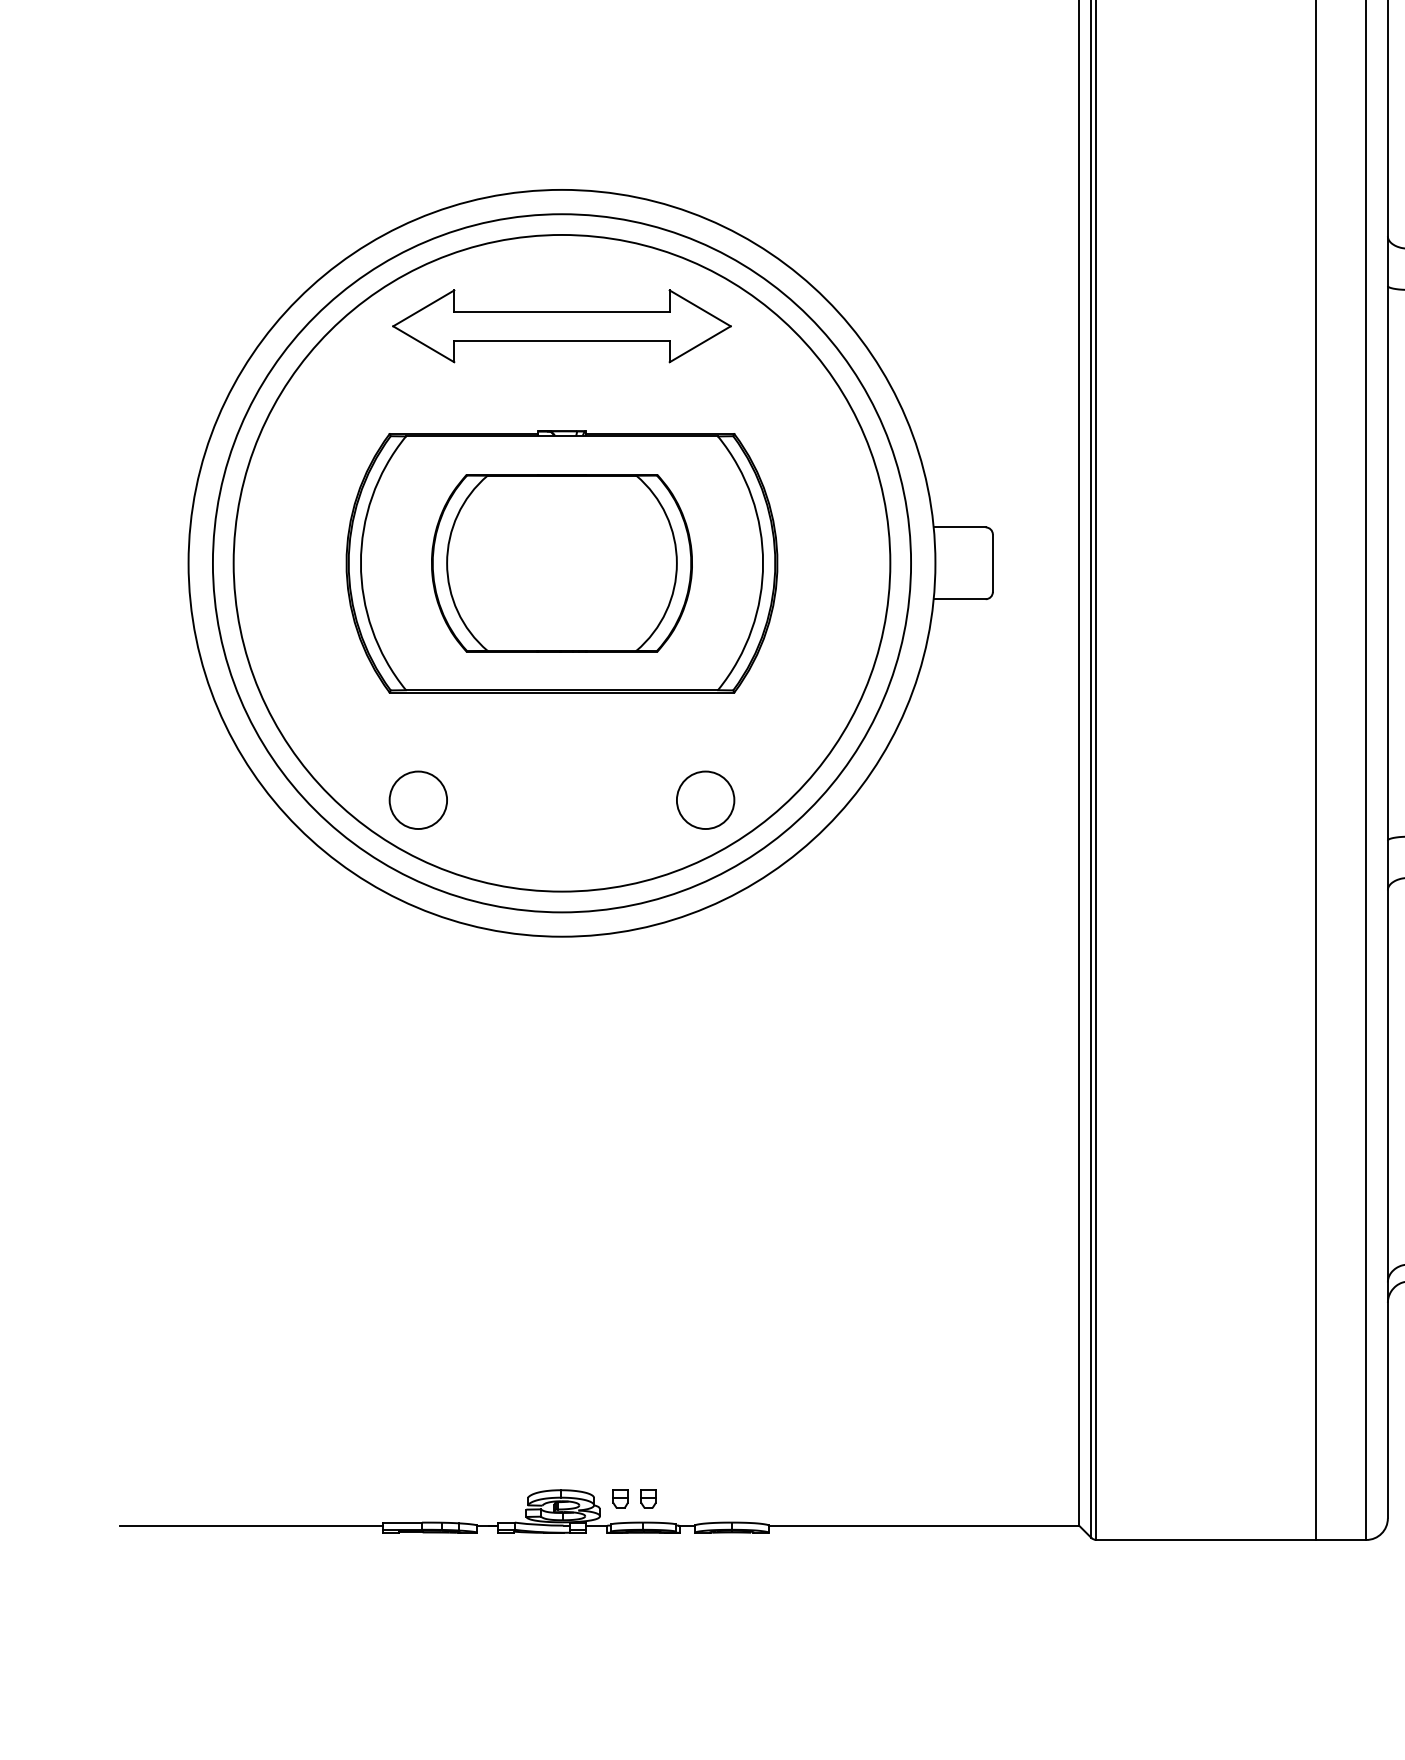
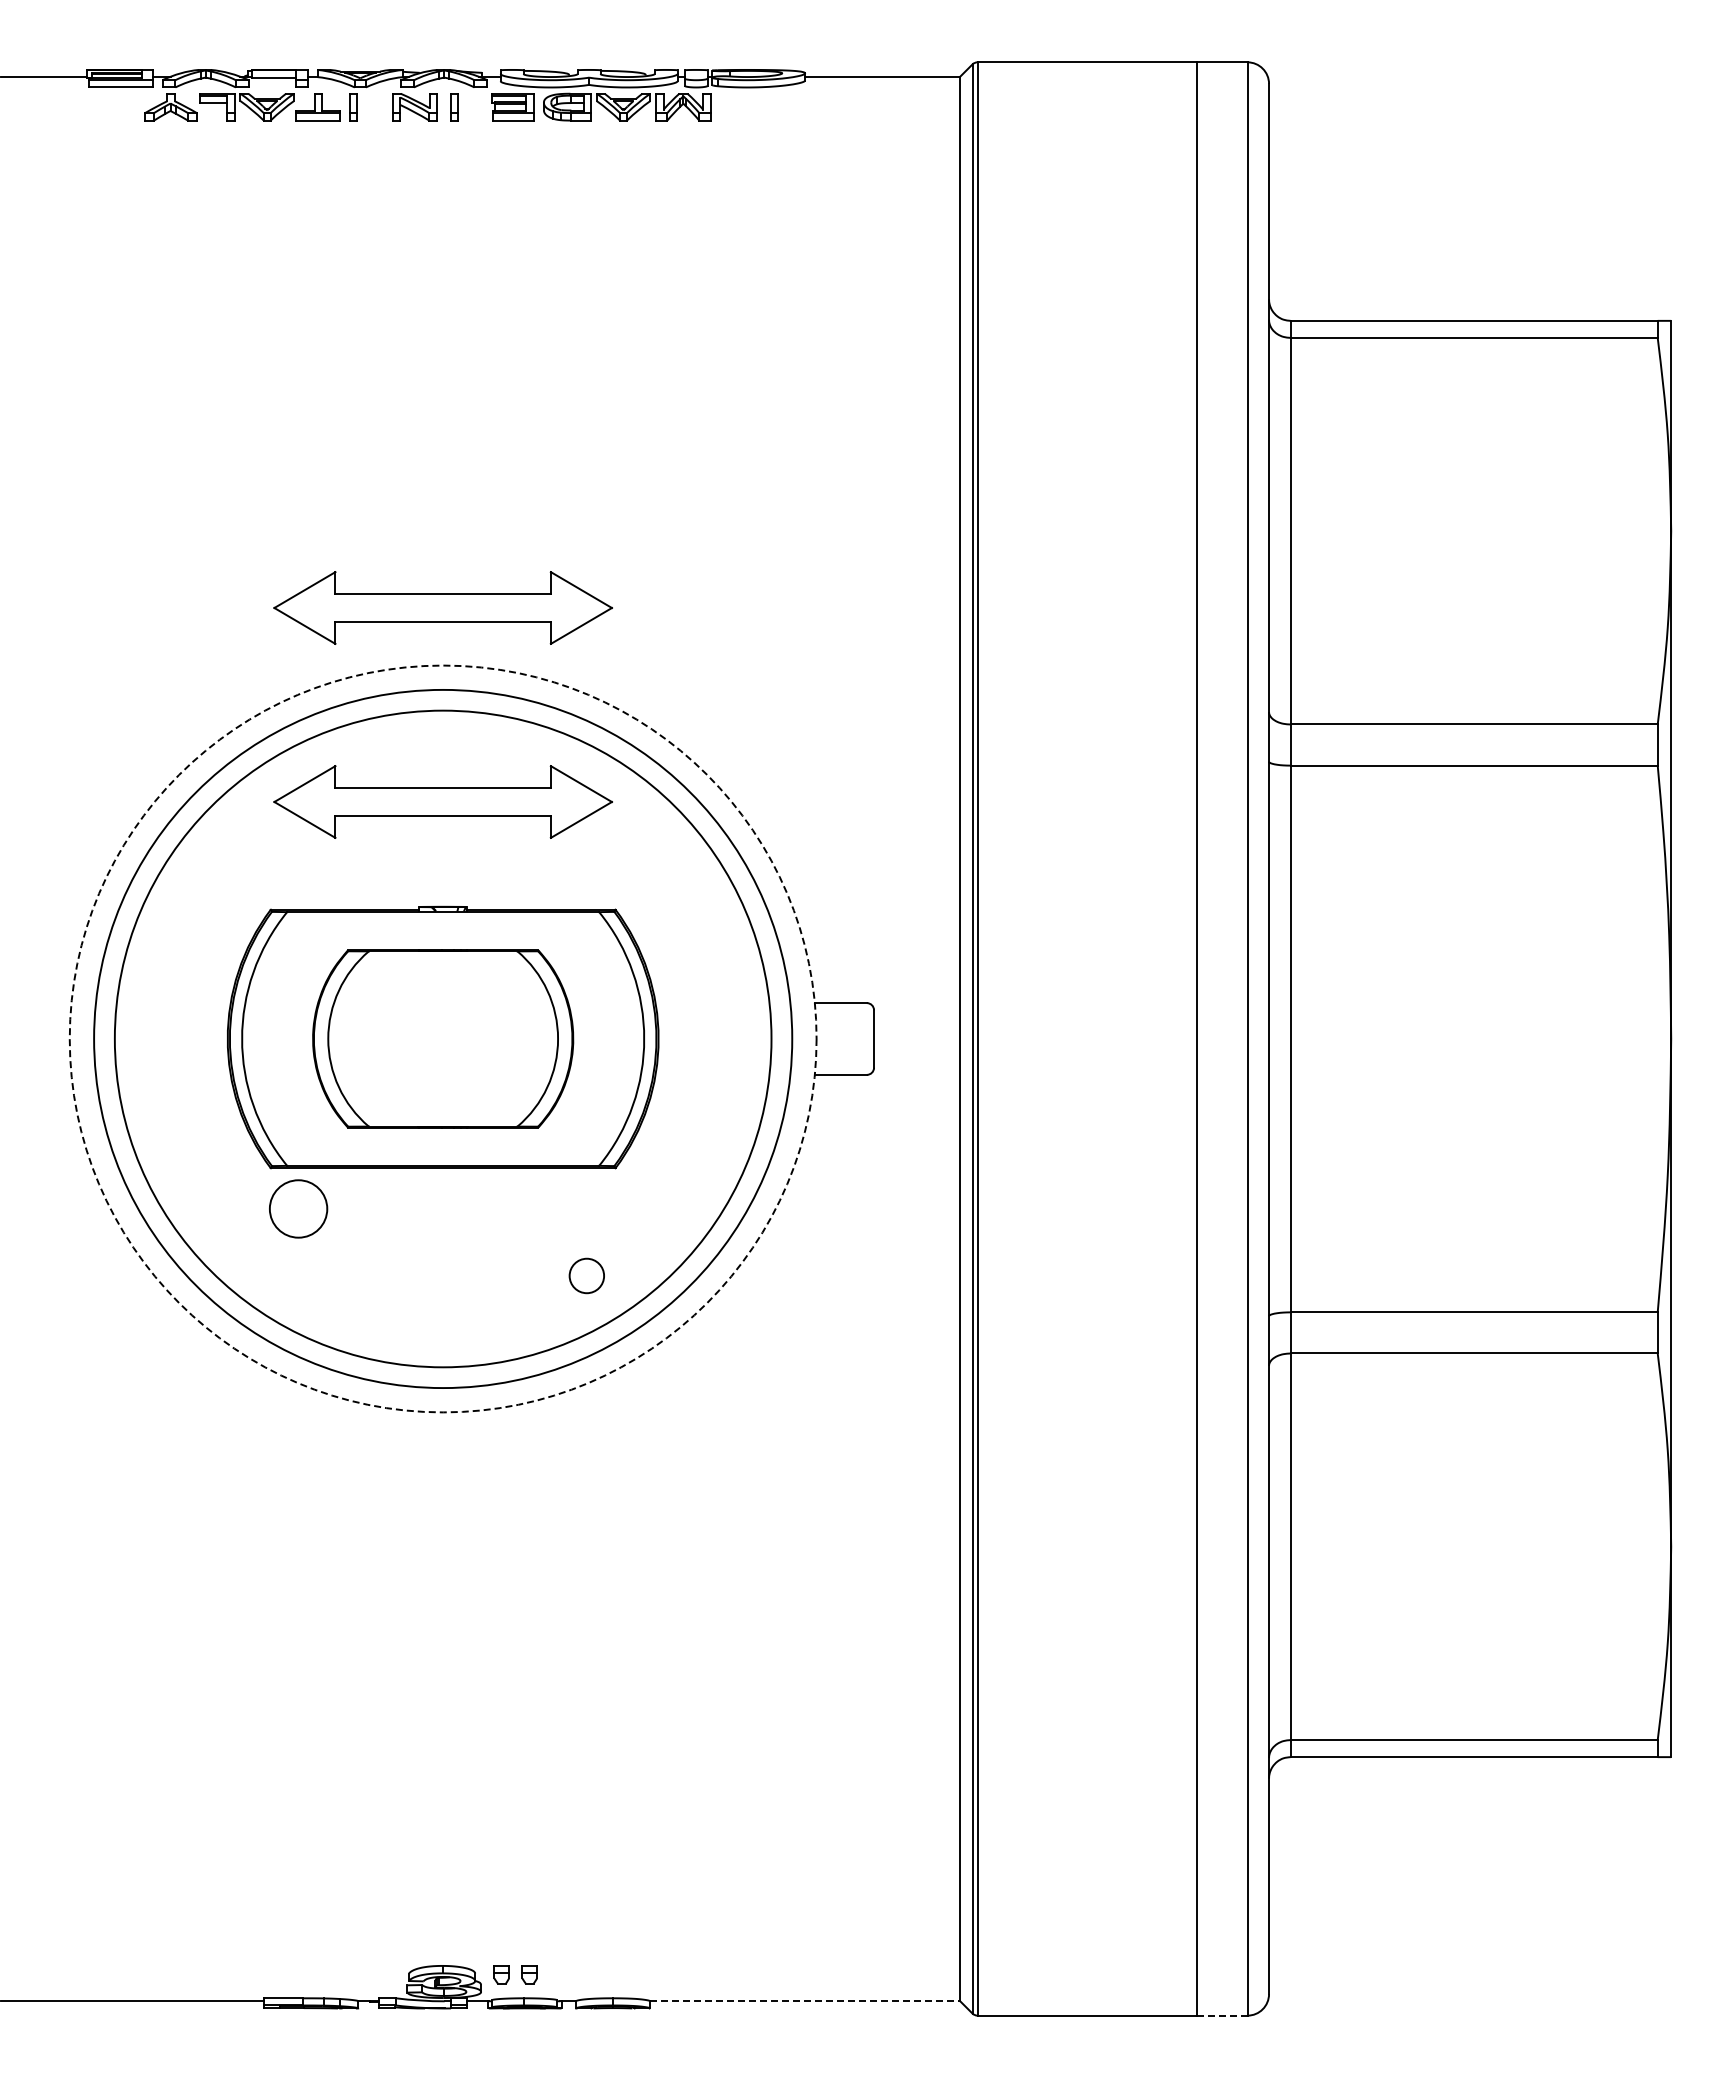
part: (561, 131) -> (442, 607), added
circle: (561, 562) -> (442, 1038), solid -> dashed
circle: (418, 799) -> (298, 1208), moved
circle: (705, 799) -> (586, 1275), size x0.6
line: (924, 1525) -> (805, 2001), solid -> dashed
line: (1341, 1539) -> (1222, 2015), solid -> dashed

